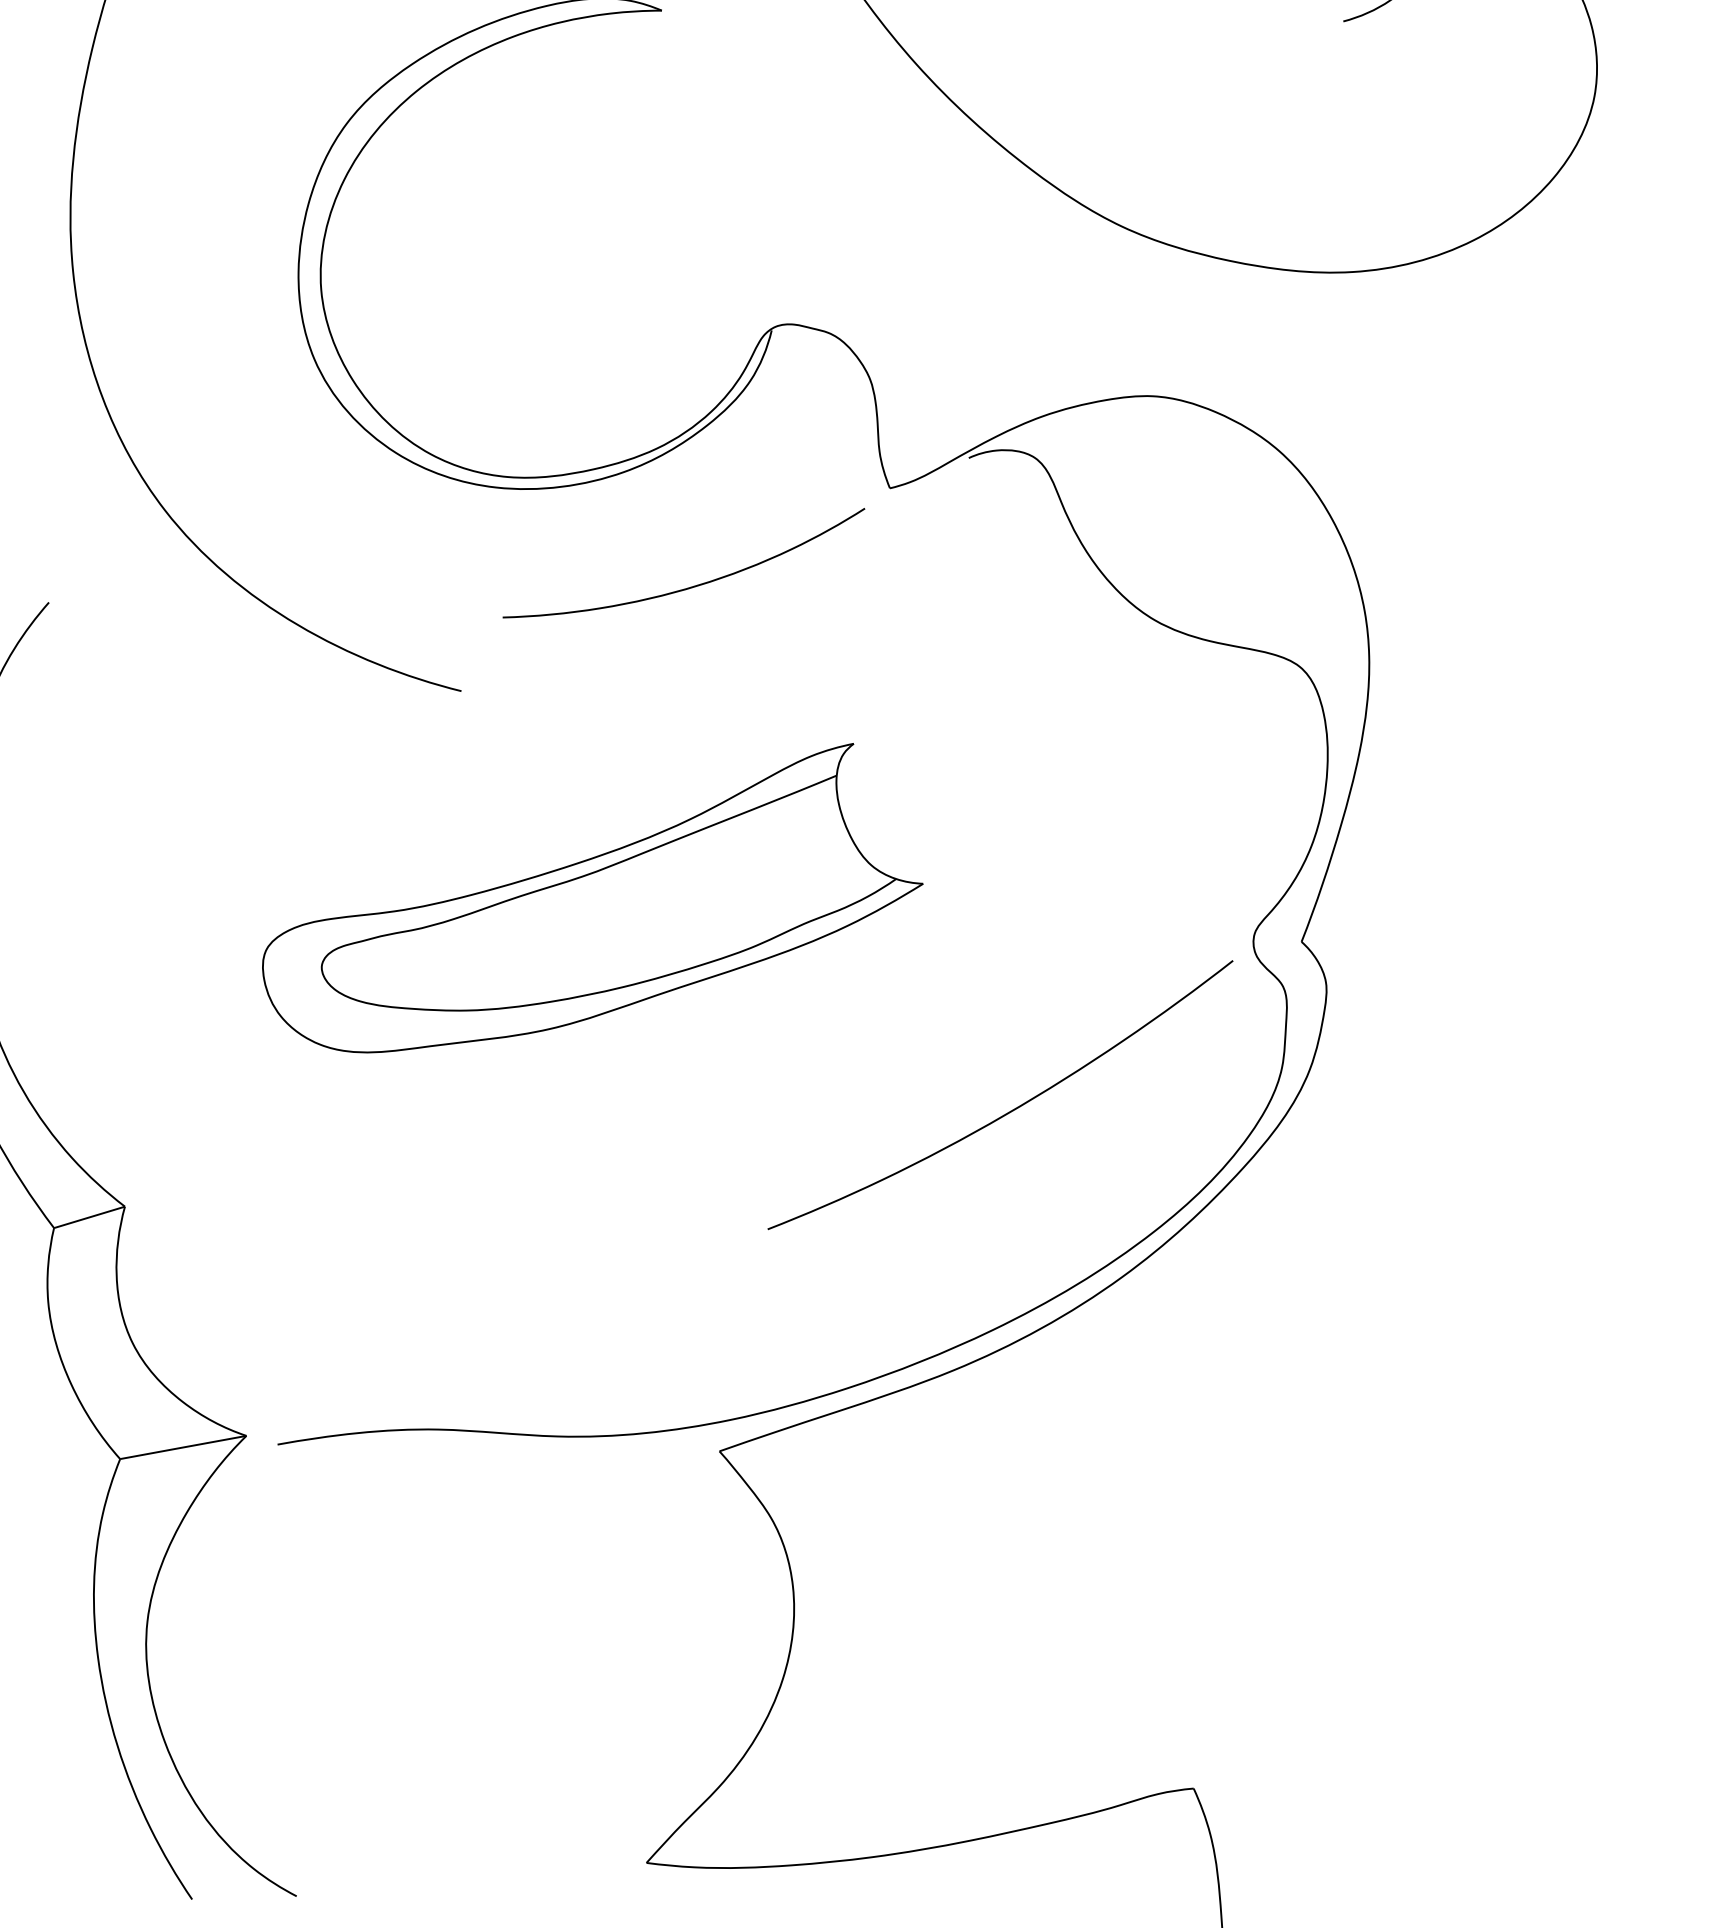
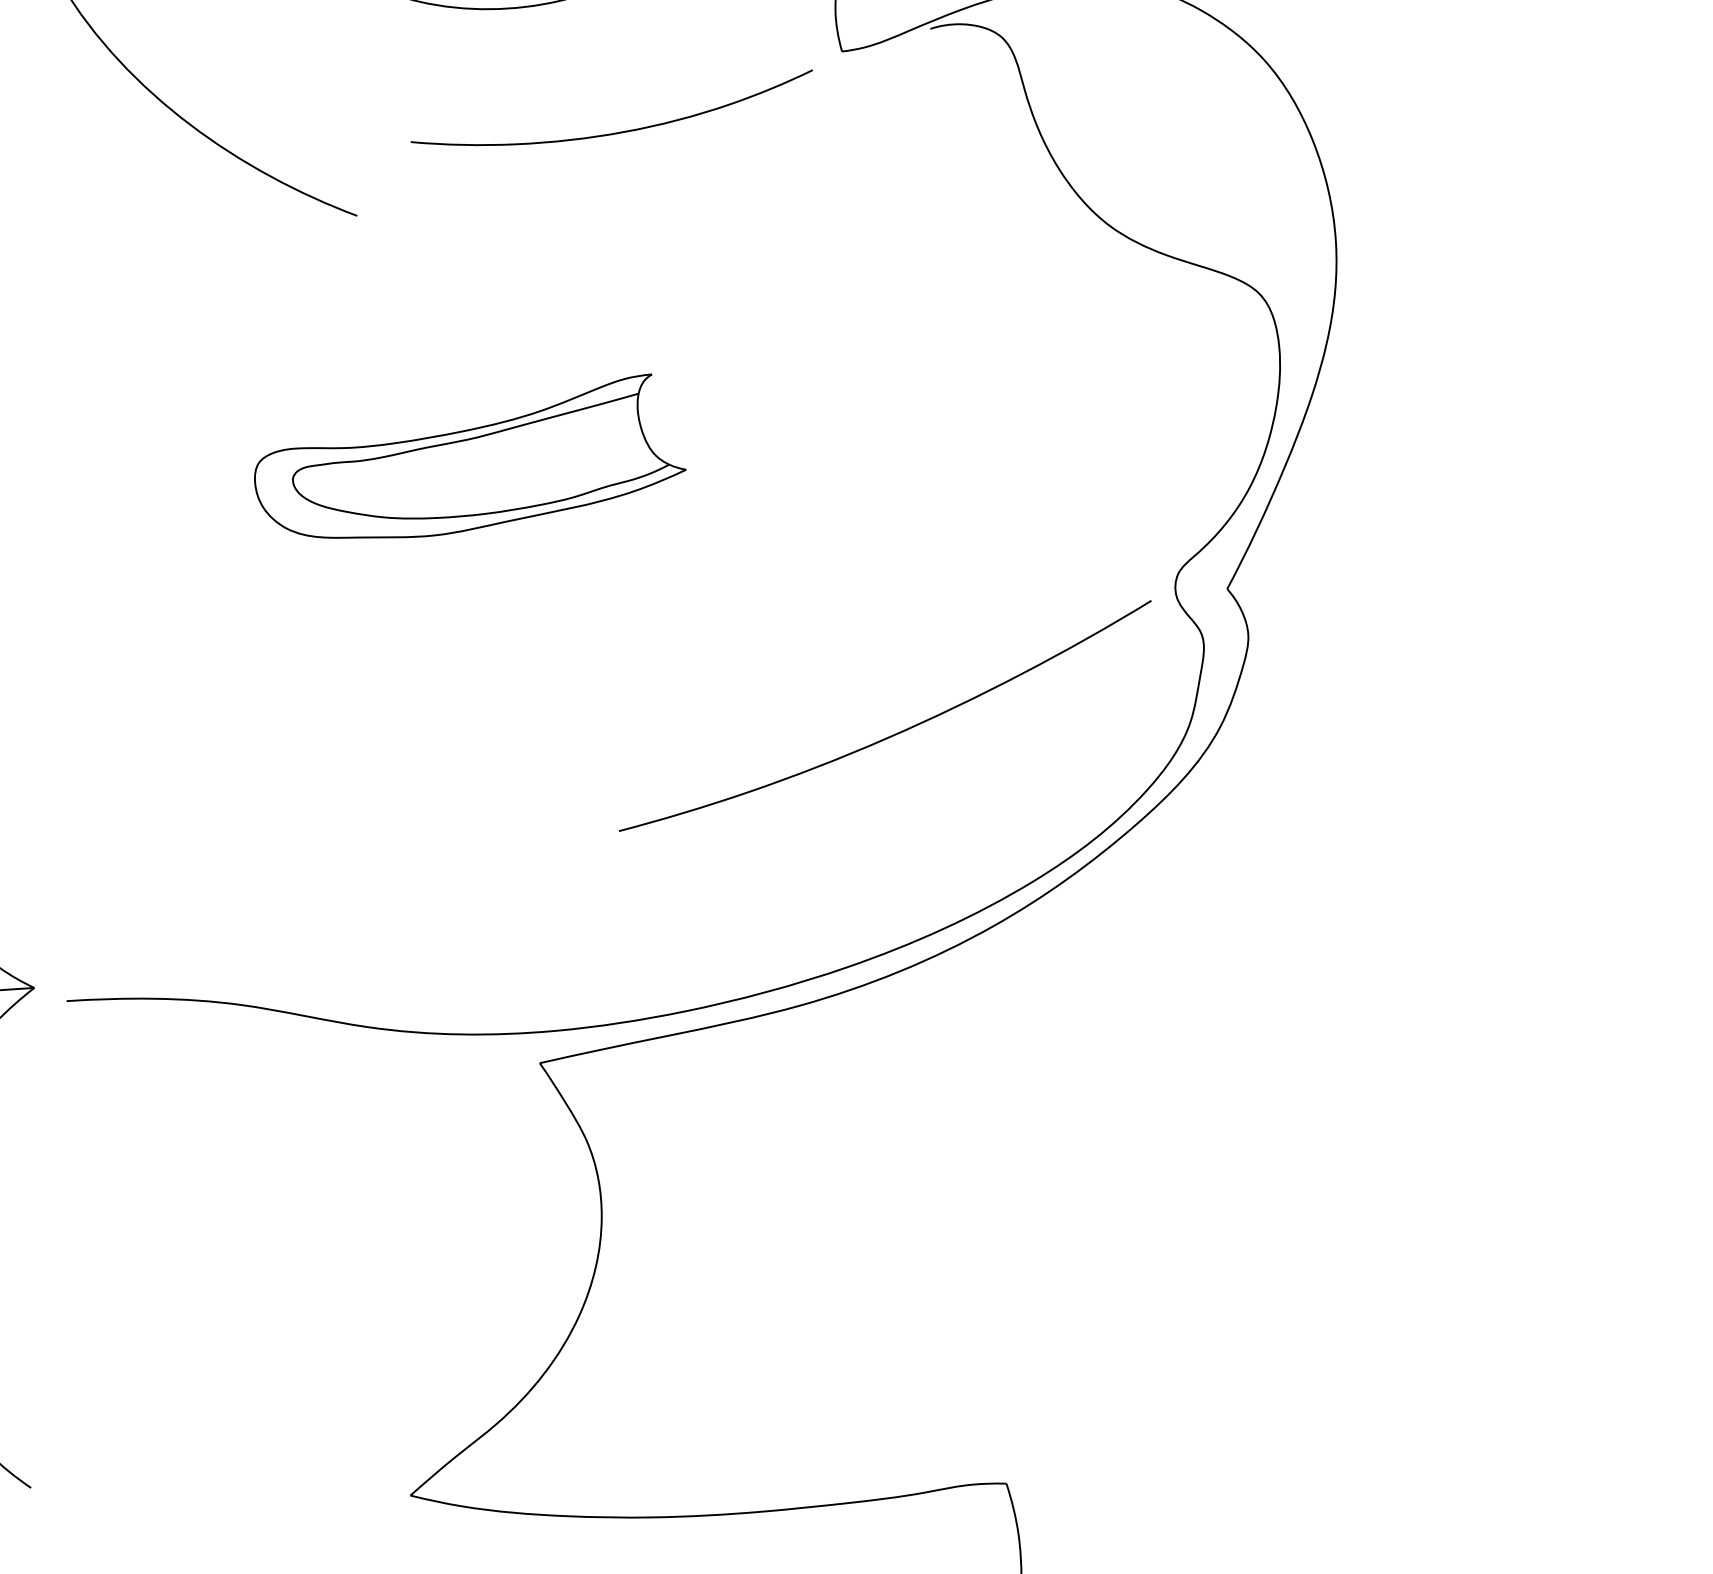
part: (592, 898) -> (472, 454), size x0.6

